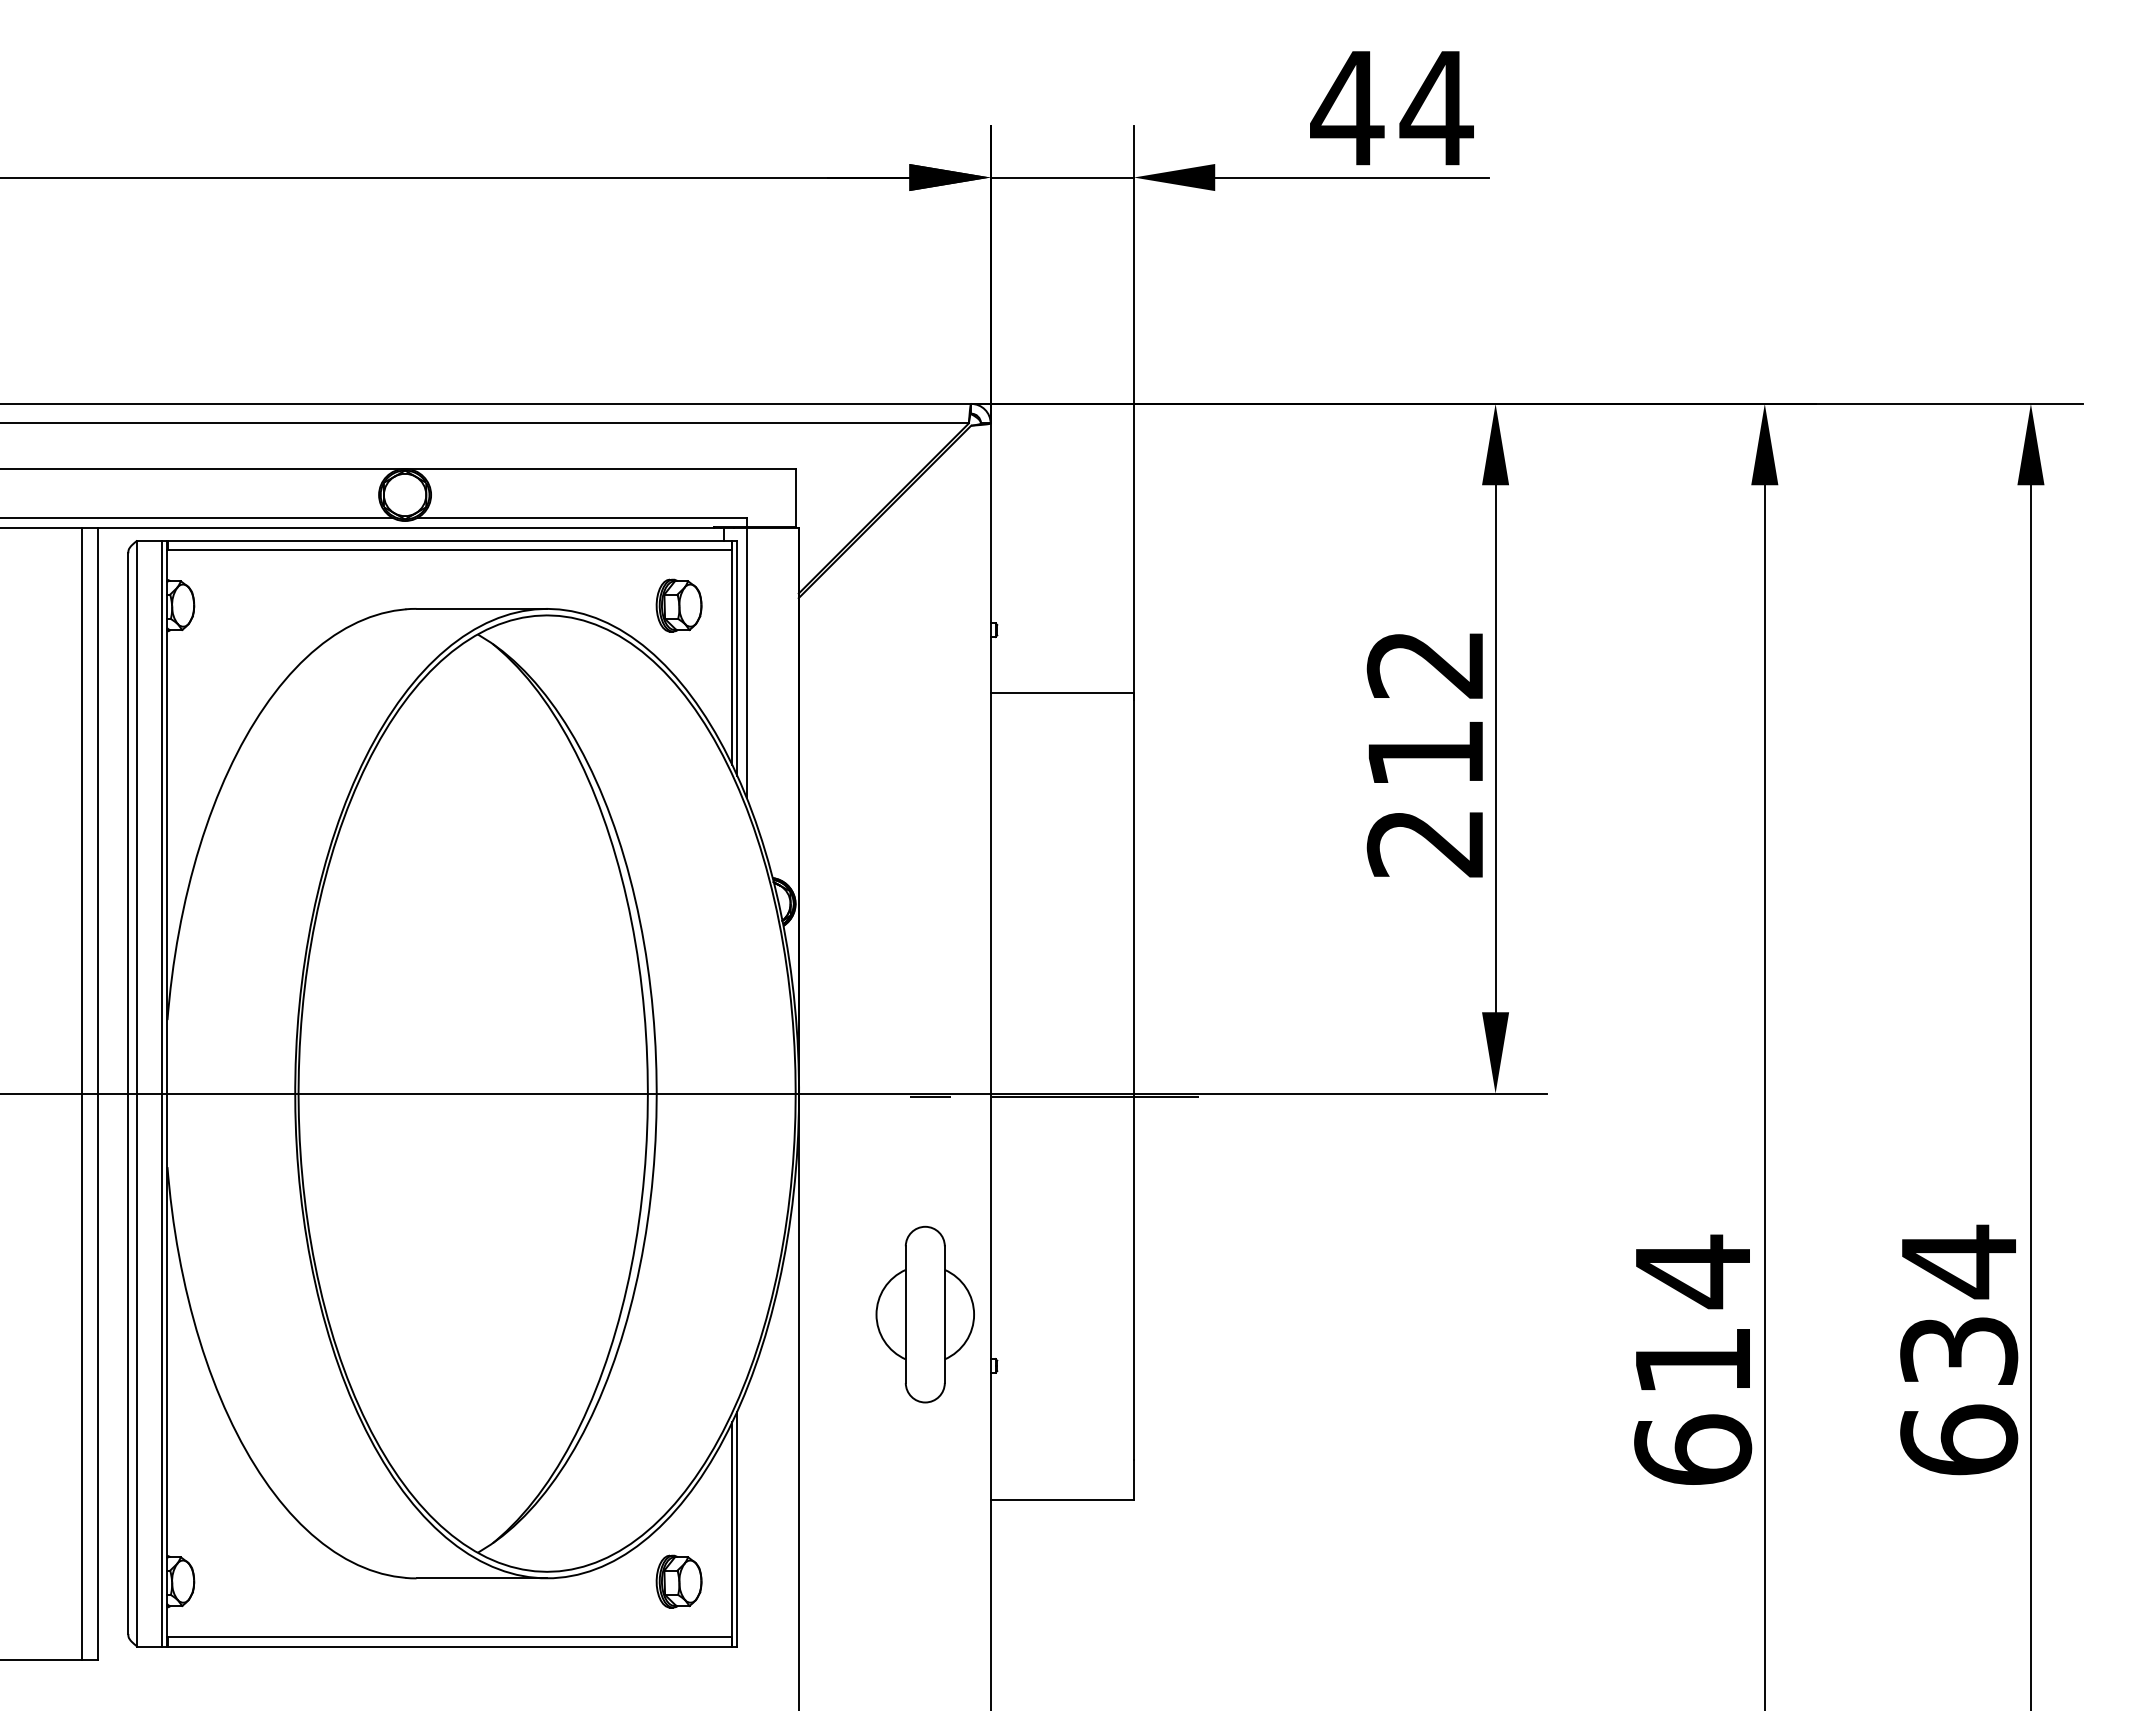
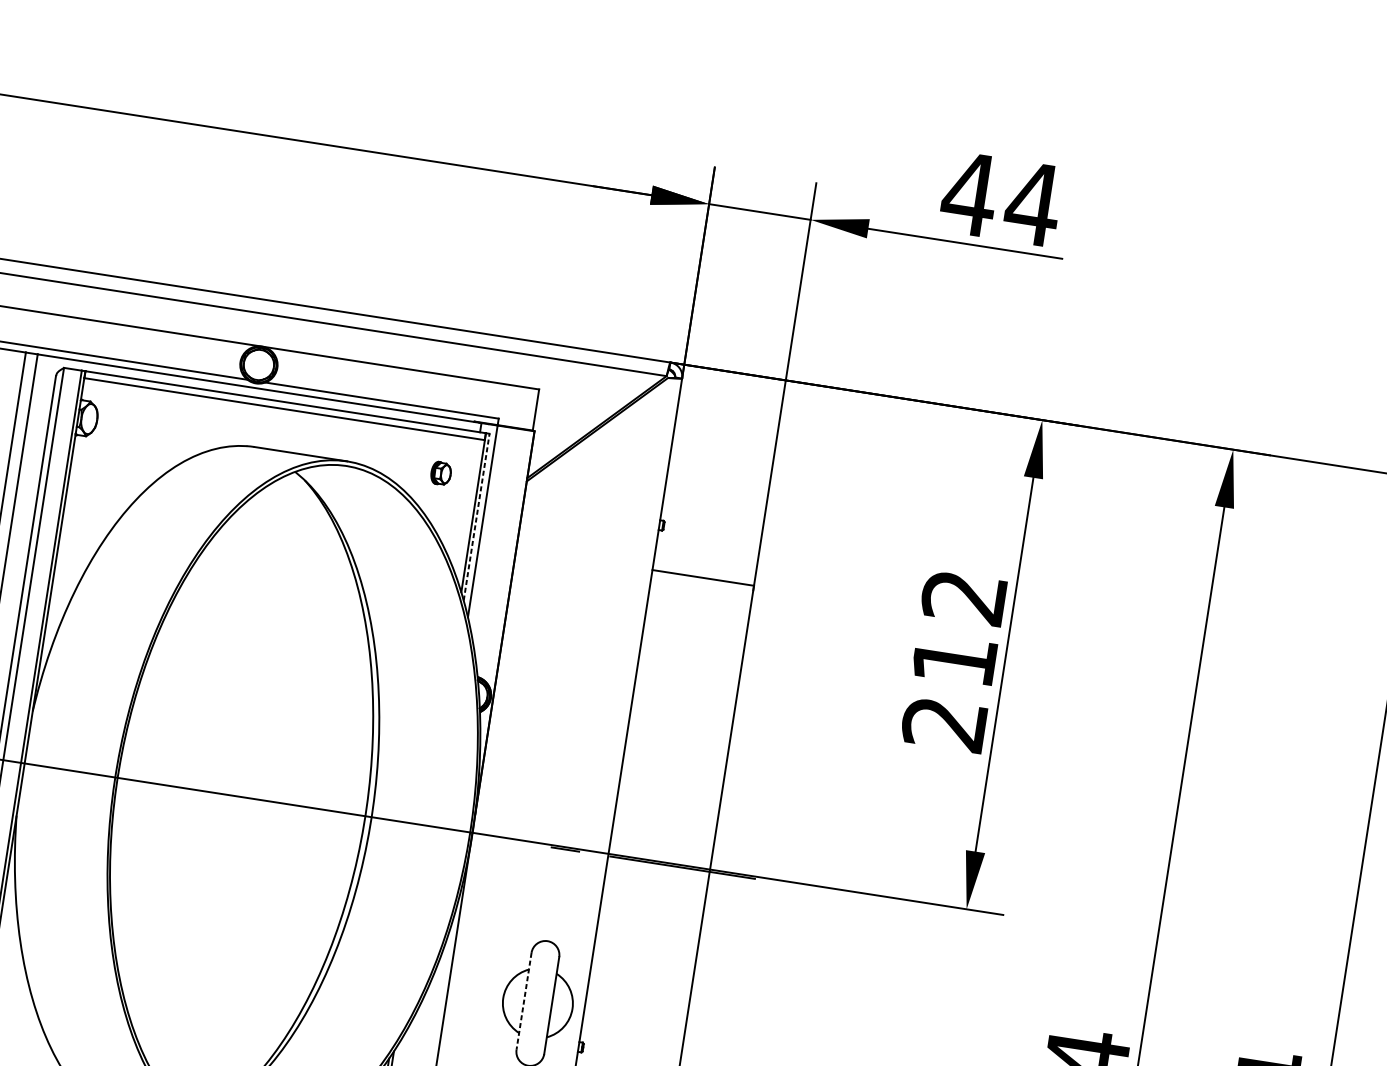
part: (678, 605) -> (440, 473), size x0.6
line: (737, 658) -> (476, 517), solid -> dashed
line: (905, 1315) -> (523, 1001), solid -> dashed

